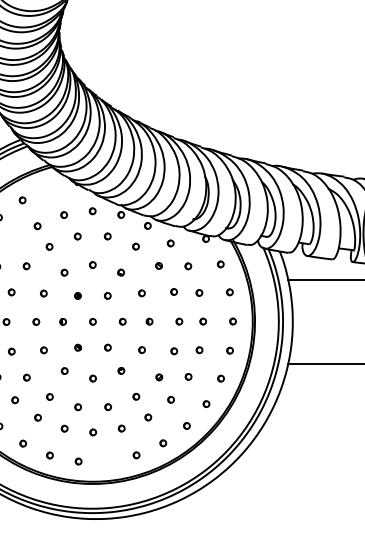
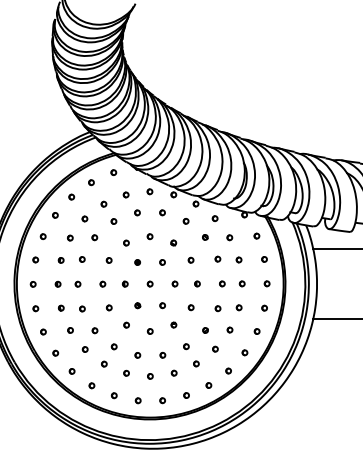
part: (49, 188) -> (113, 172), added
part: (14, 243) -> (84, 218), added
part: (107, 461) -> (162, 400), added

